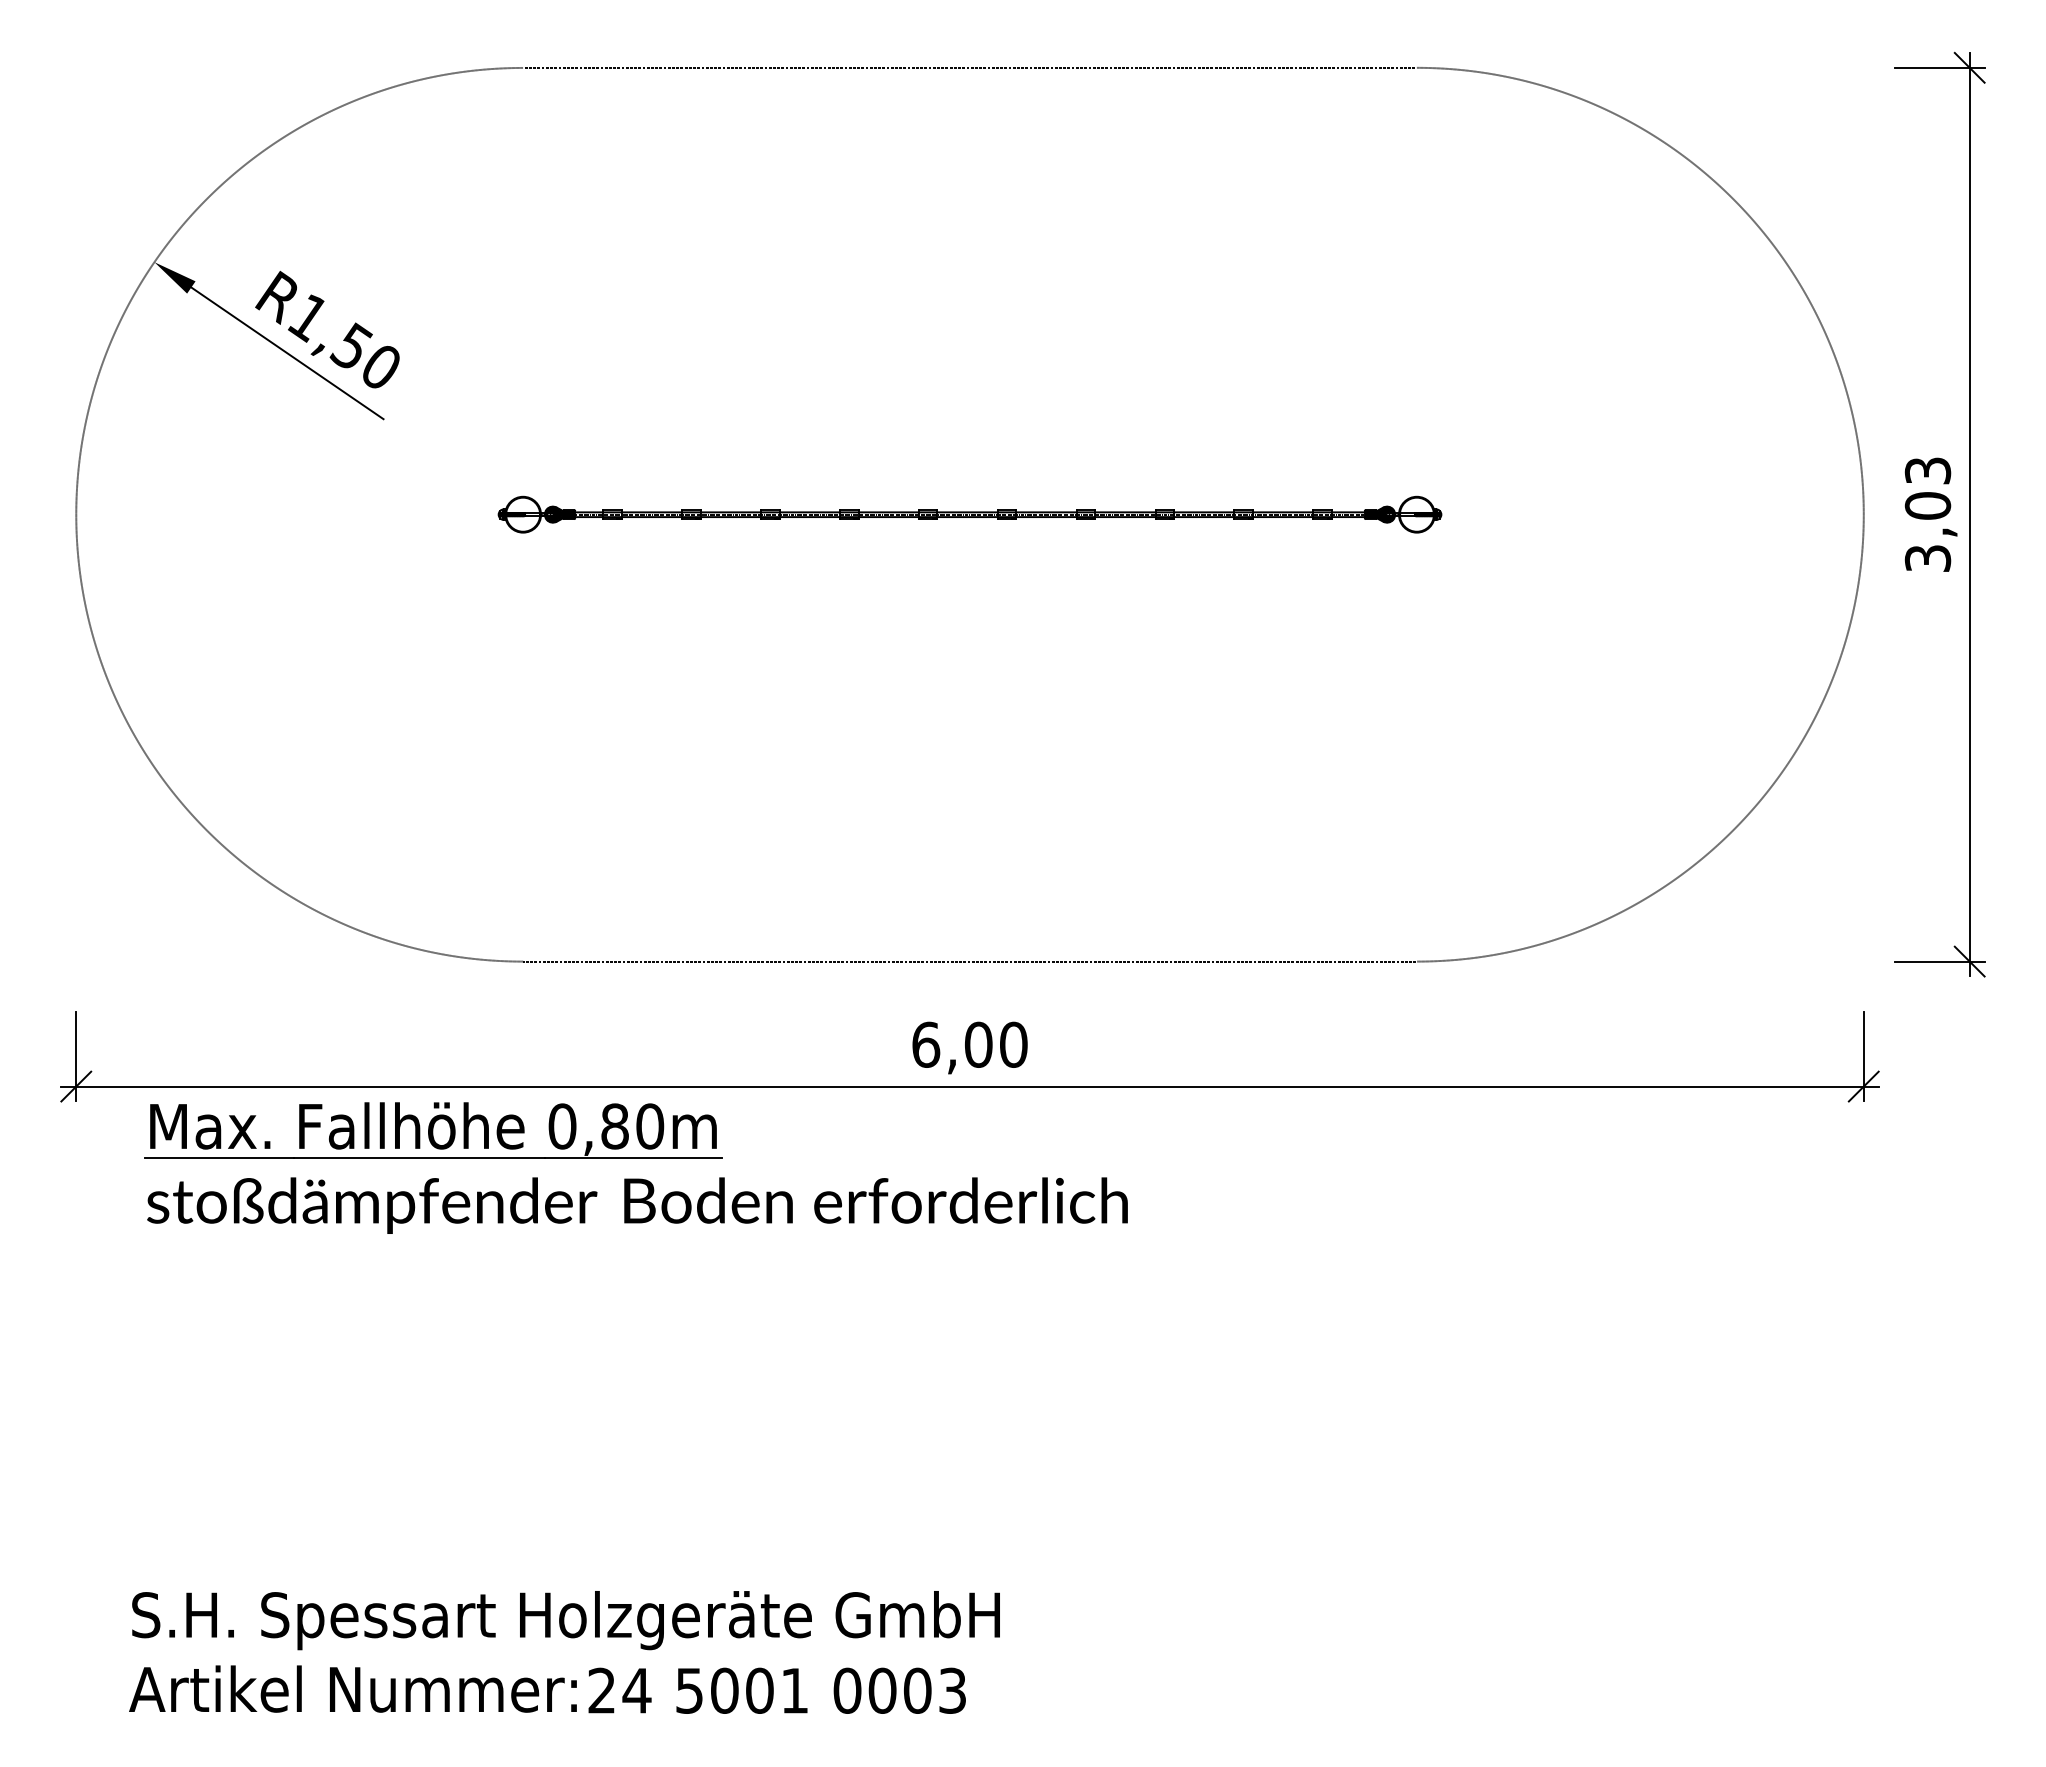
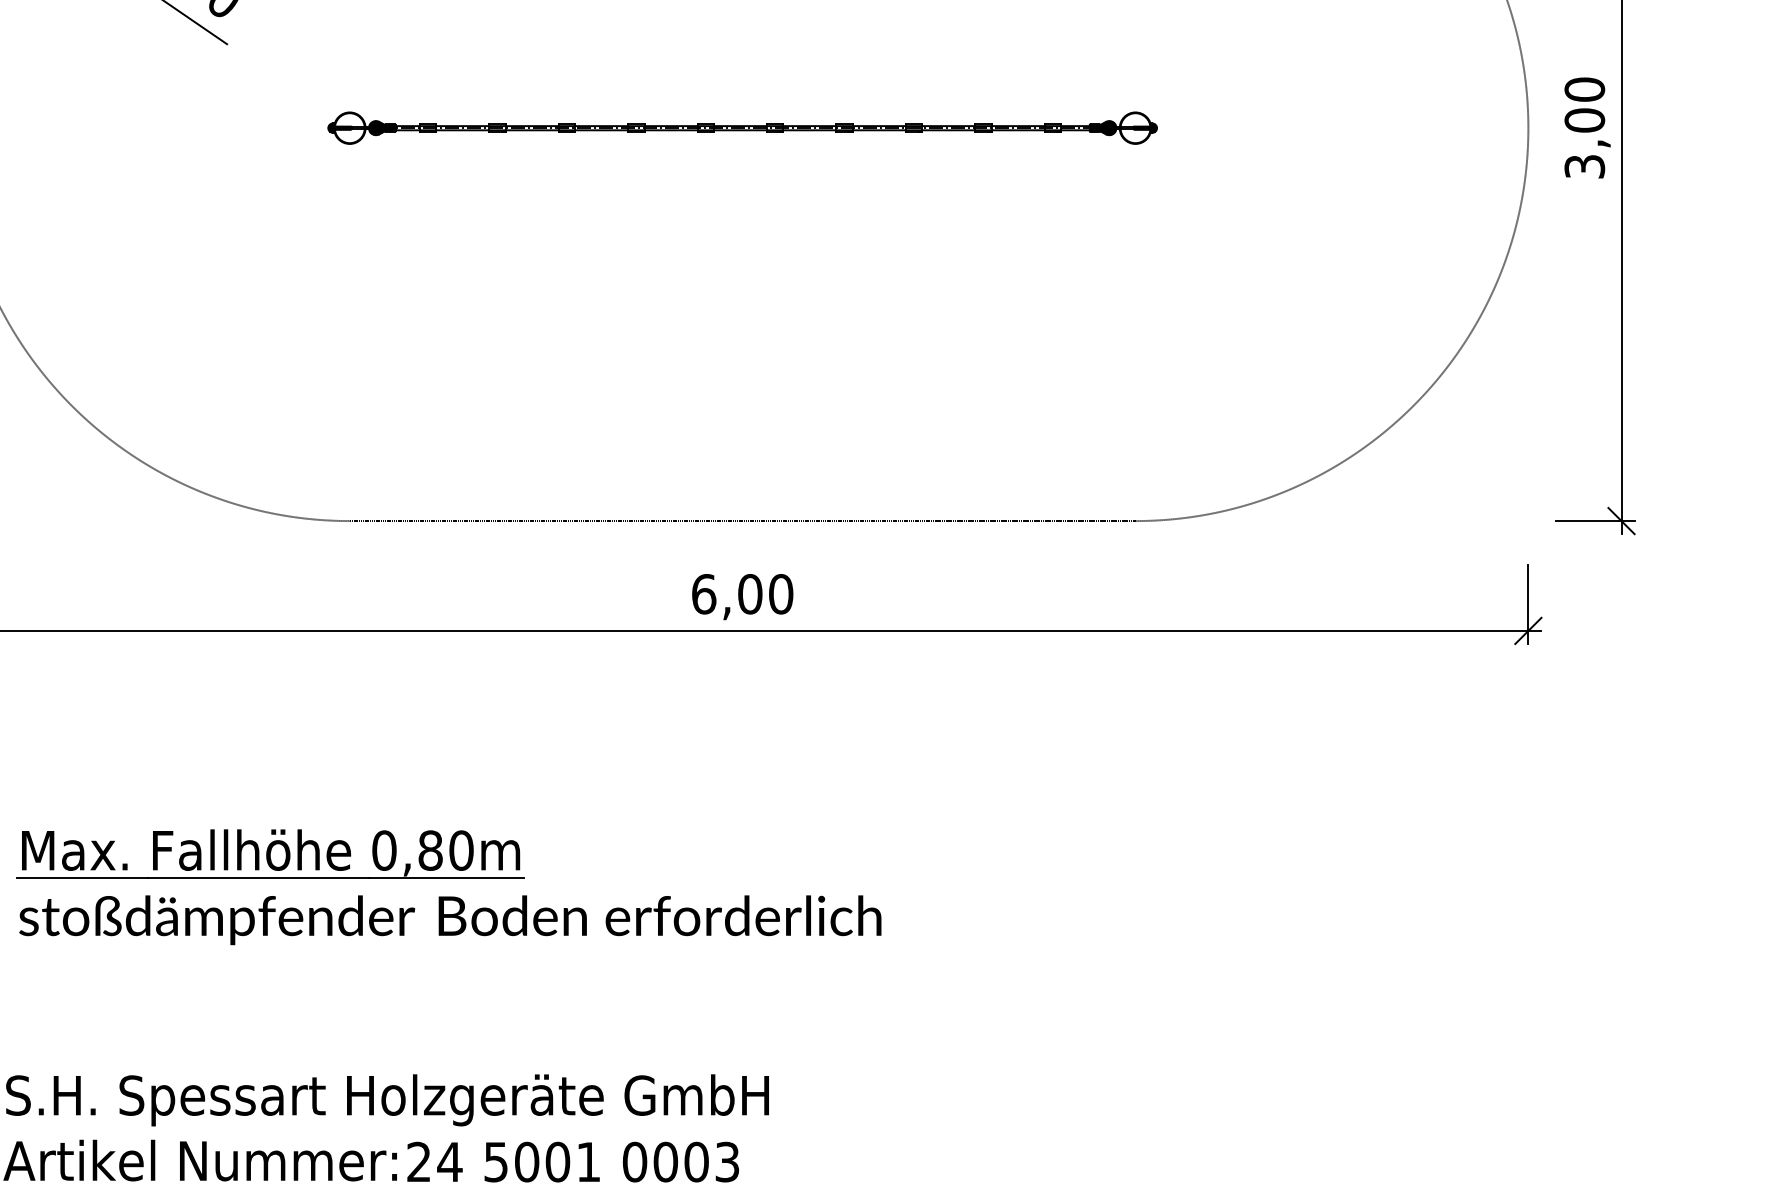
text: (1928, 470) -> (1585, 89), 3,03 -> 3,00
part: (635, 1158) -> (448, 878), moved

